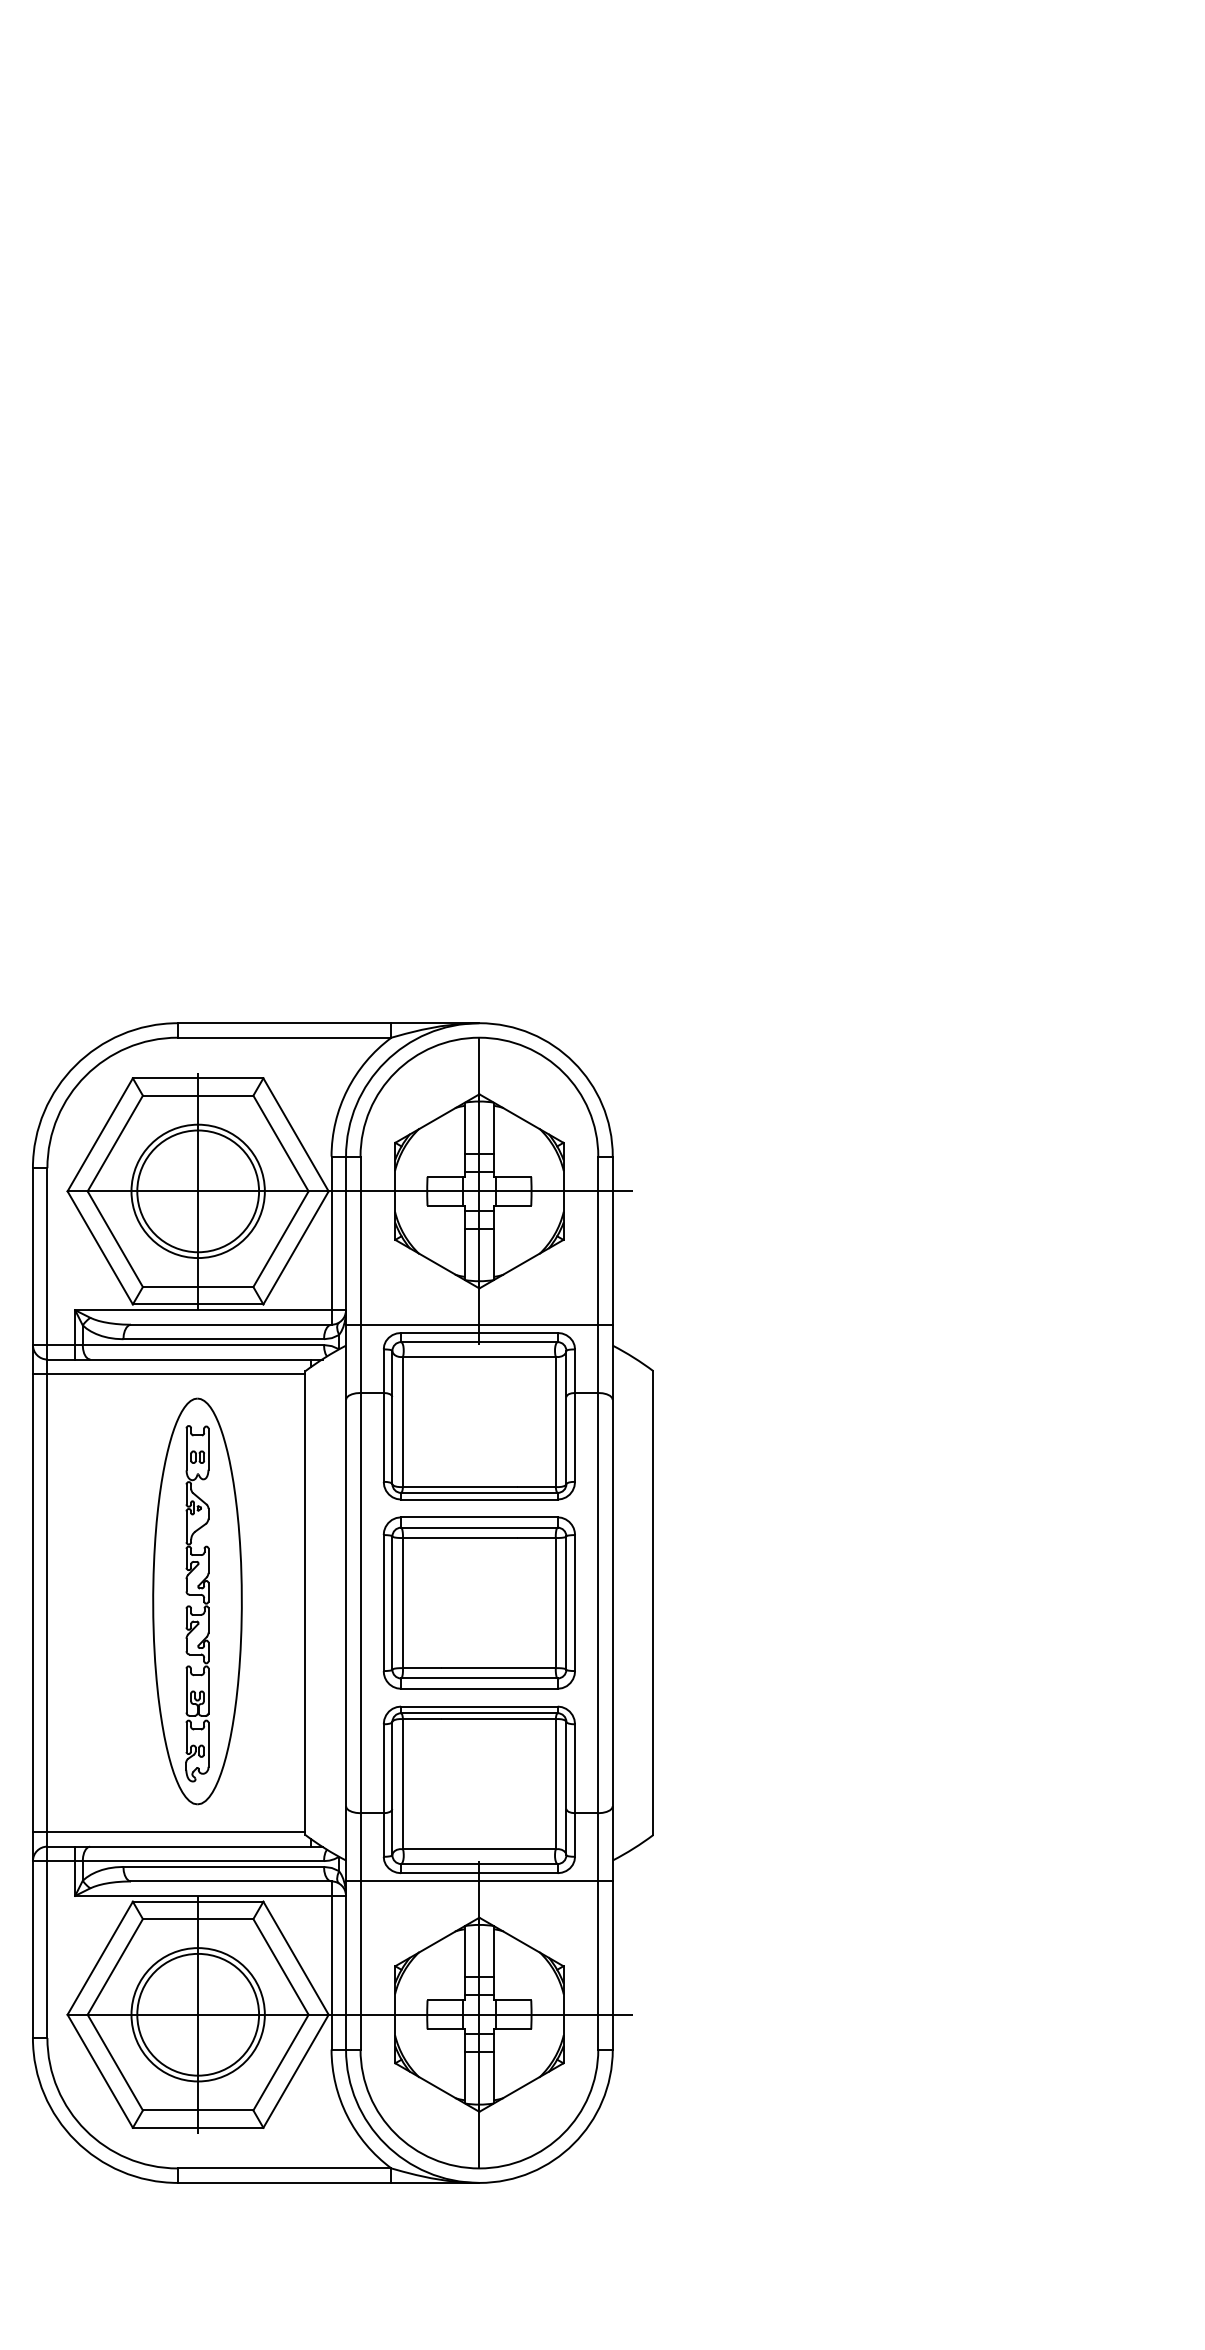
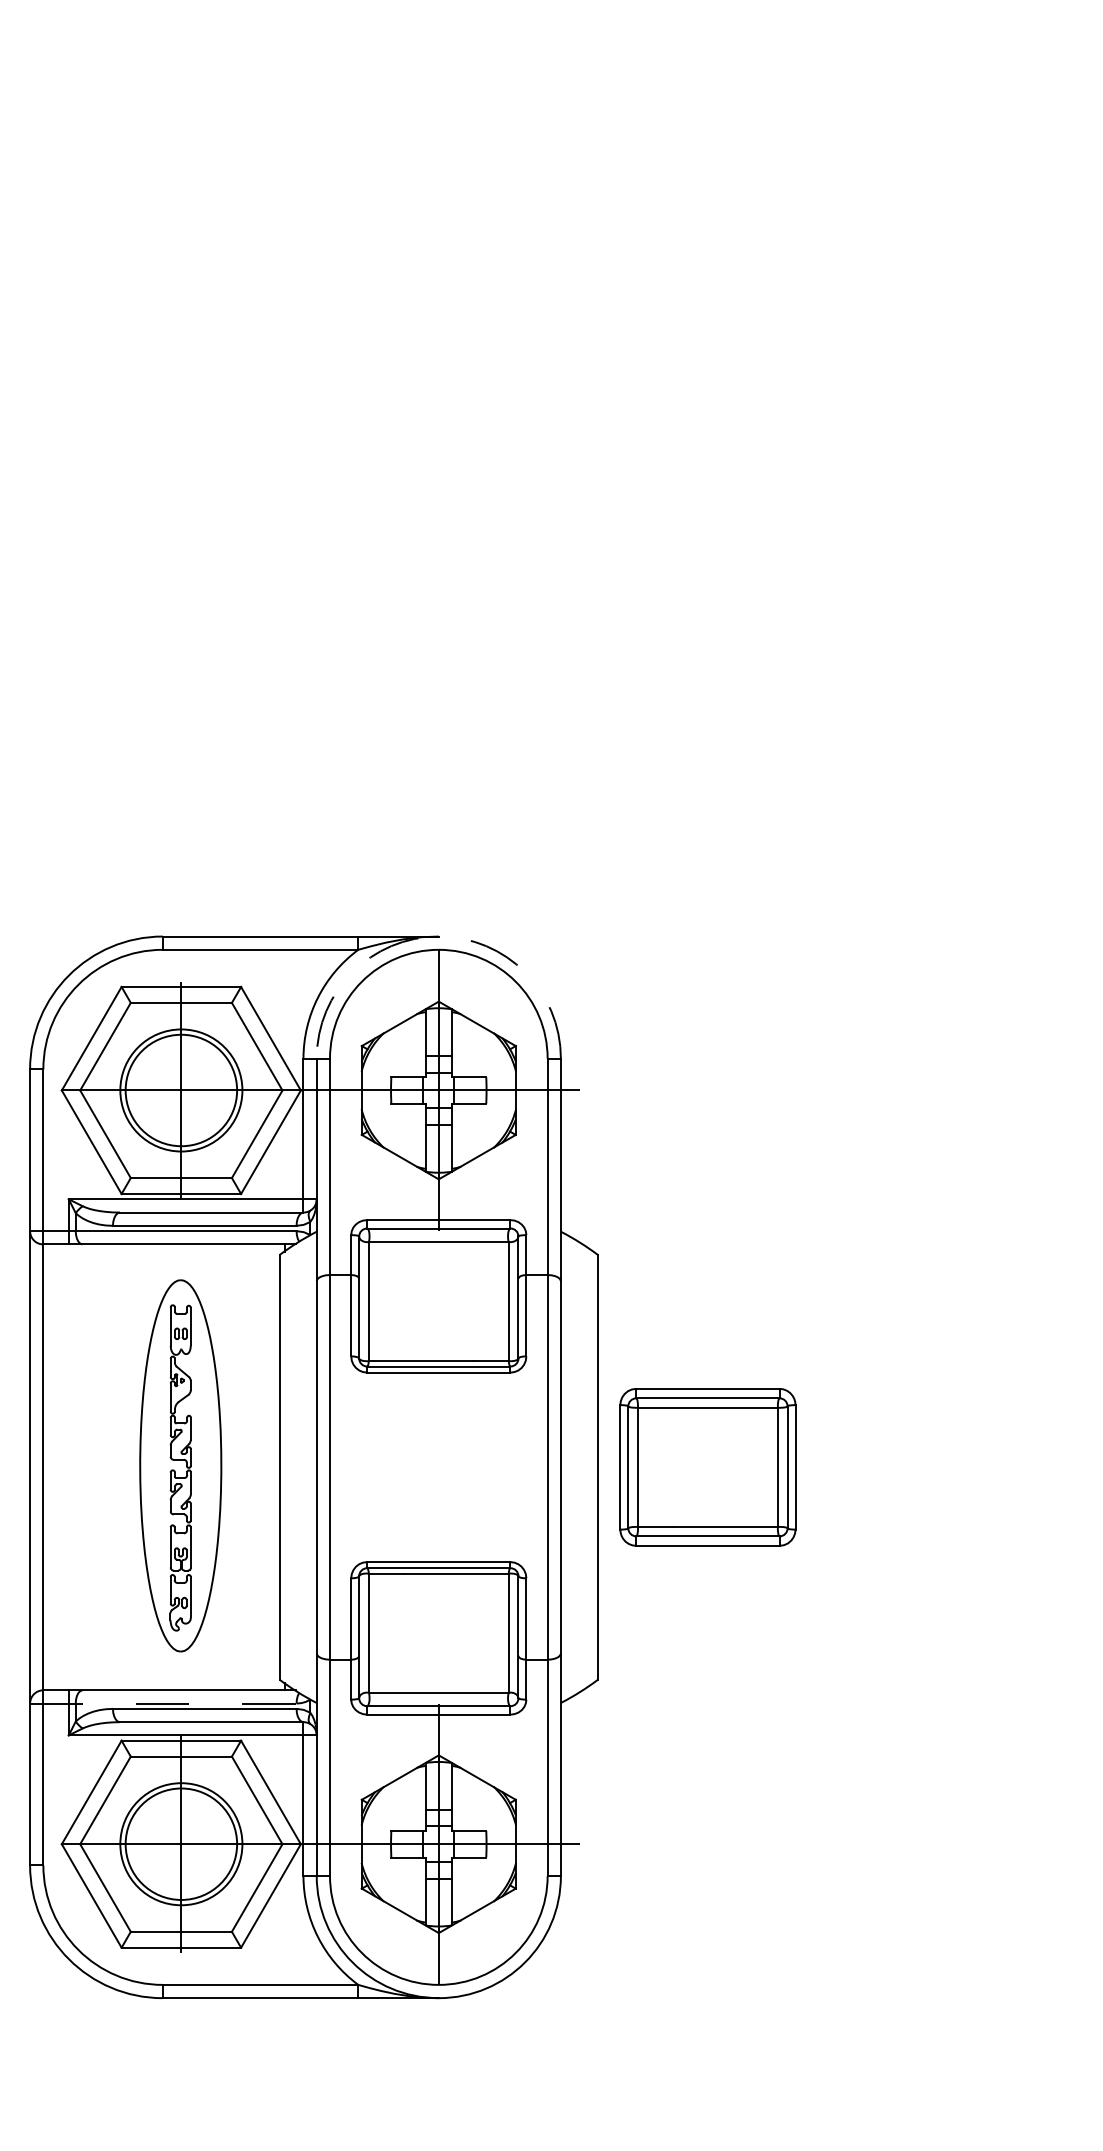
arc: (479, 1023) -> (438, 936), solid -> dashed
line: (479, 1324) -> (438, 1212), removed
line: (168, 1374) -> (154, 1258), removed
part: (478, 1602) -> (707, 1466), moved
line: (168, 1832) -> (154, 1677), removed
line: (178, 1861) -> (163, 1703), solid -> dashed
line: (479, 1881) -> (438, 1722), removed

